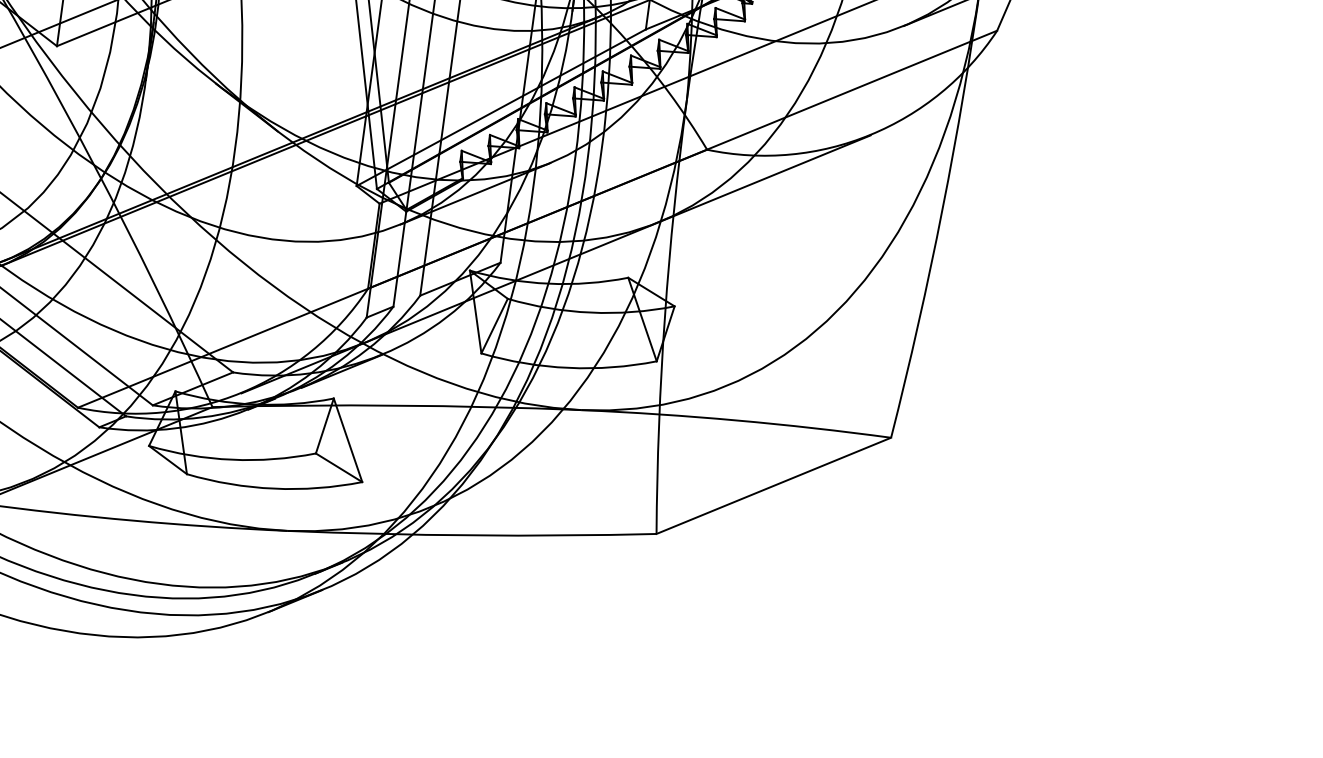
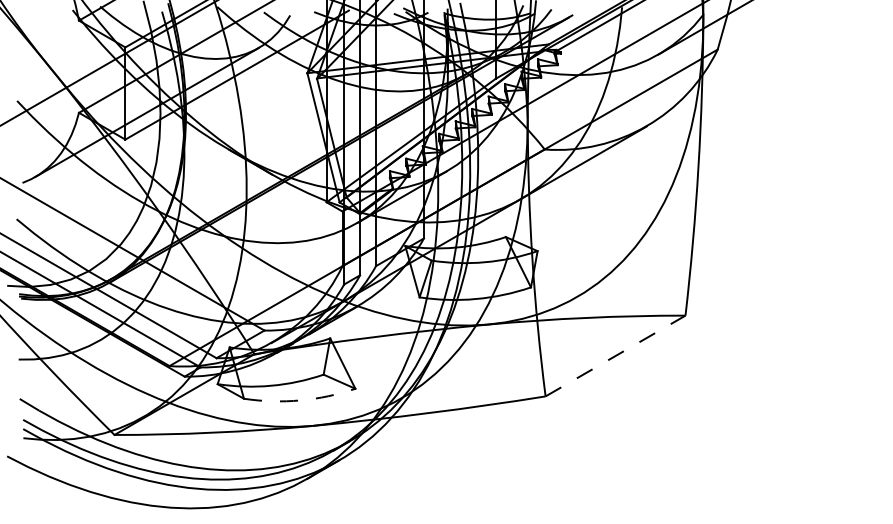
line: (773, 486) -> (615, 356), solid -> dashed
arc: (274, 488) -> (300, 400), solid -> dashed

